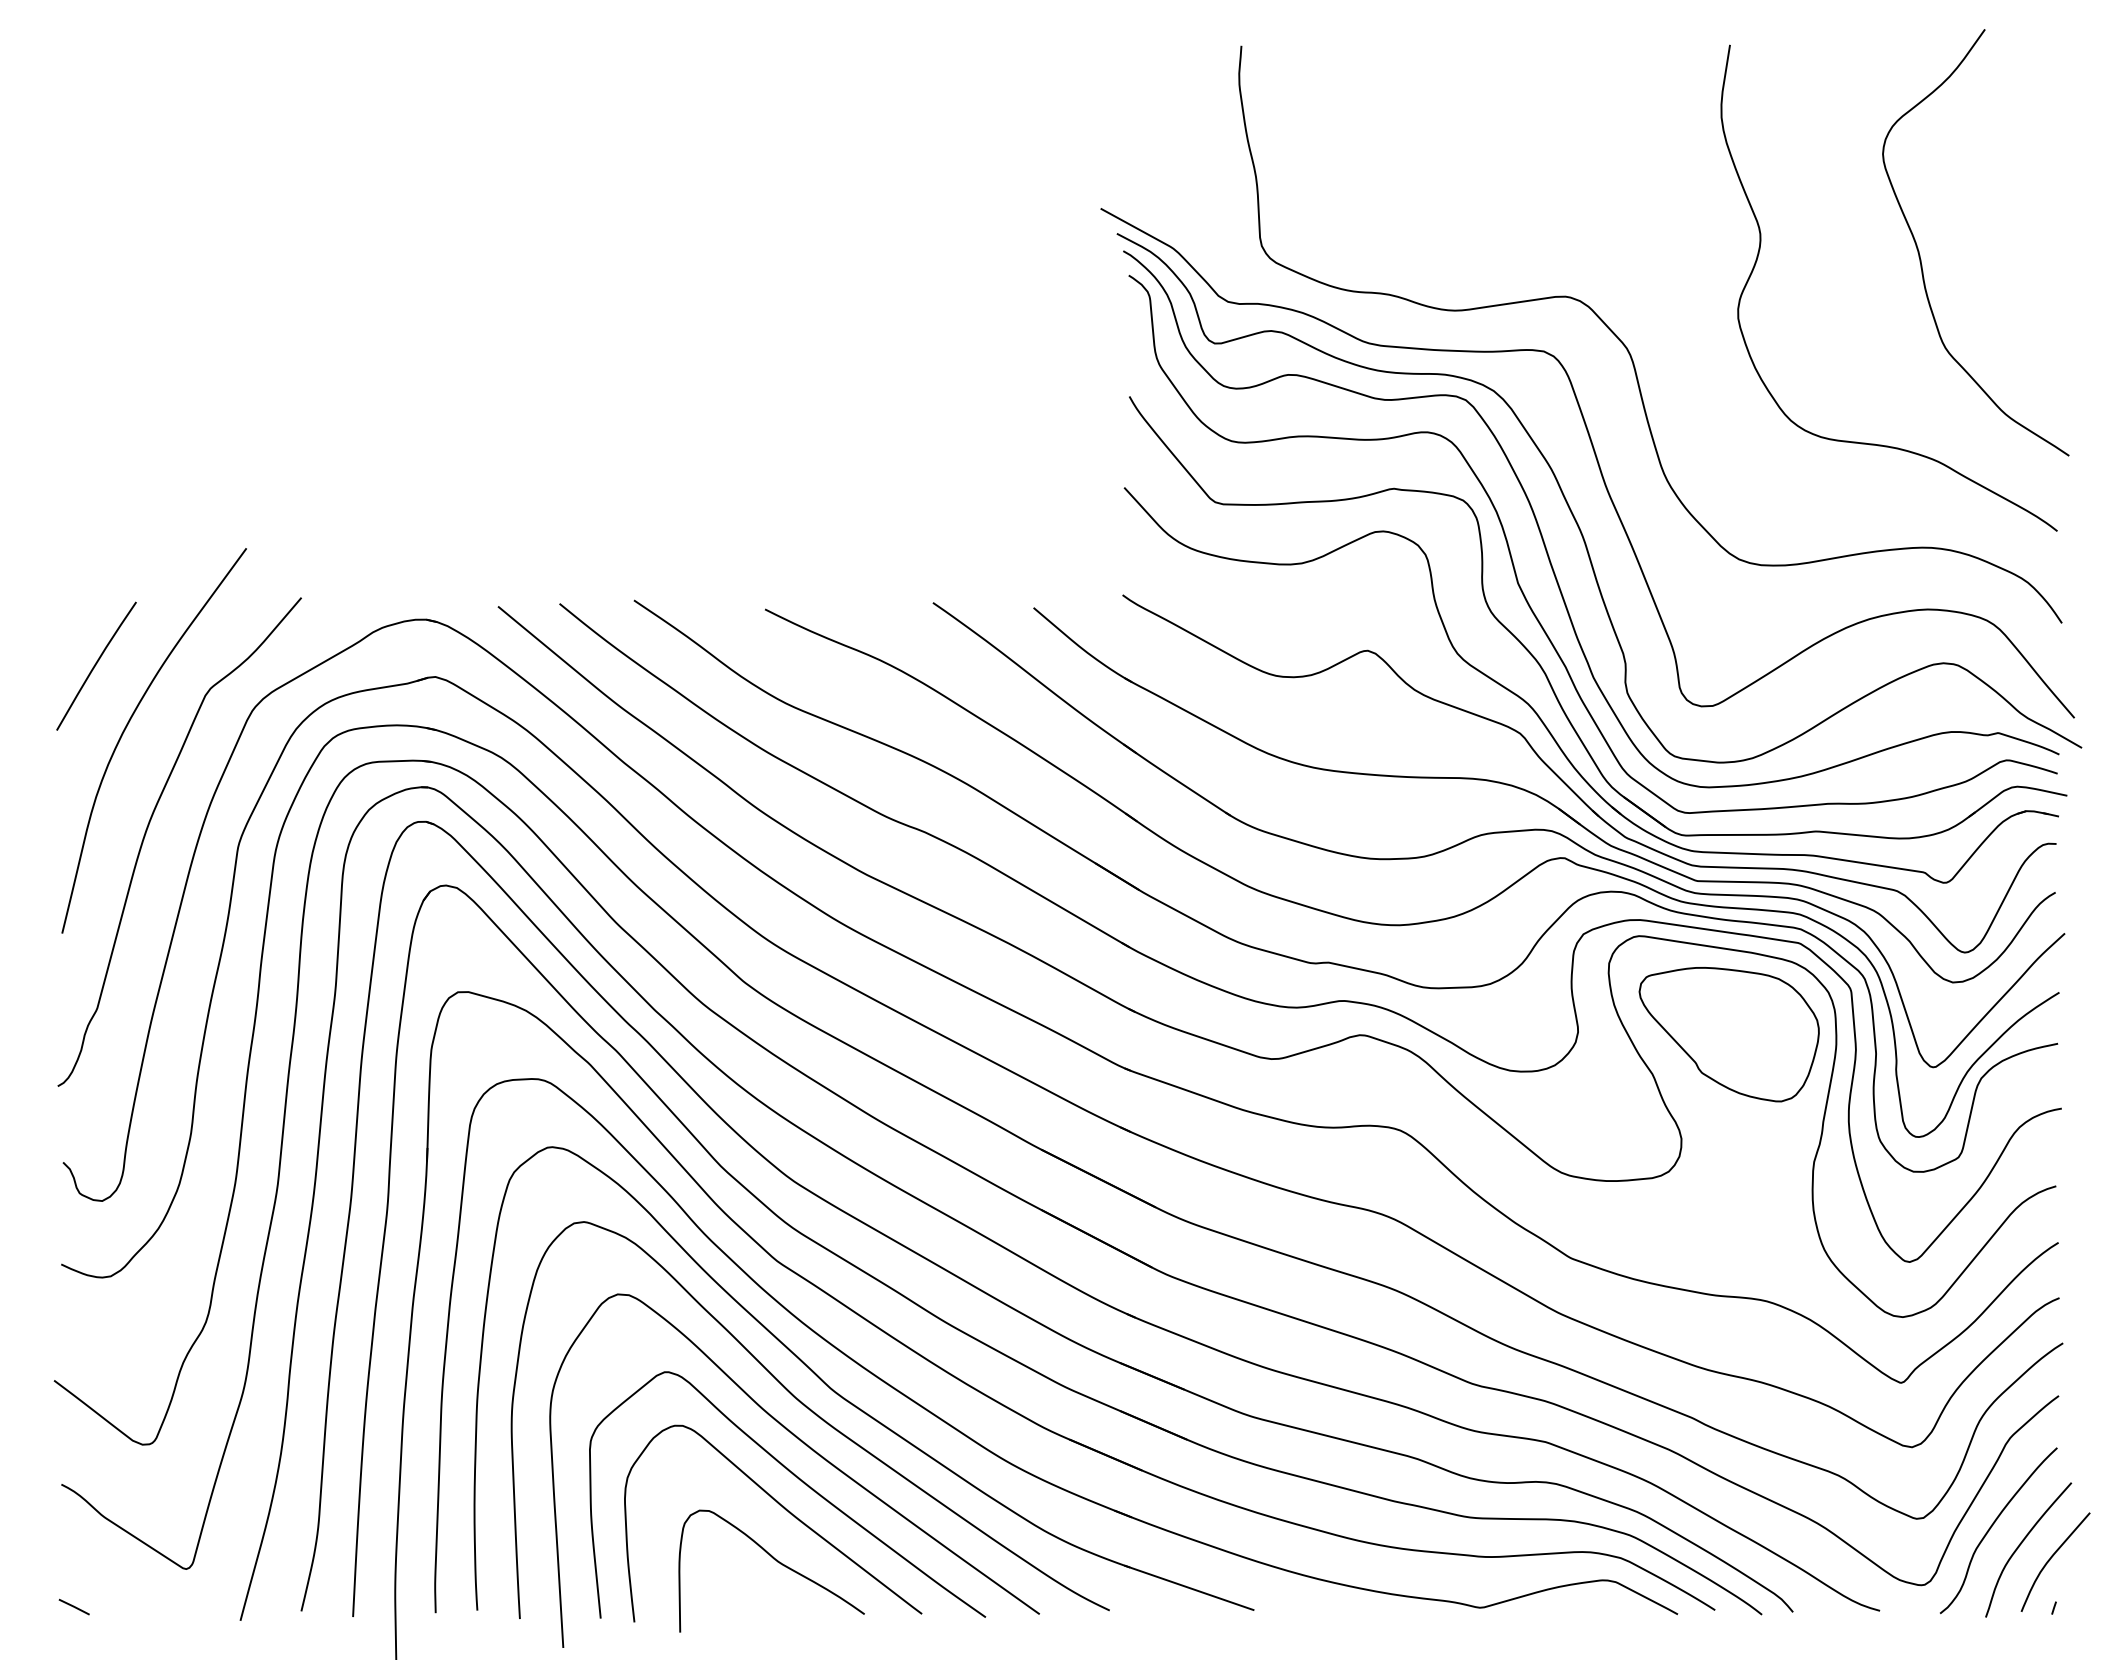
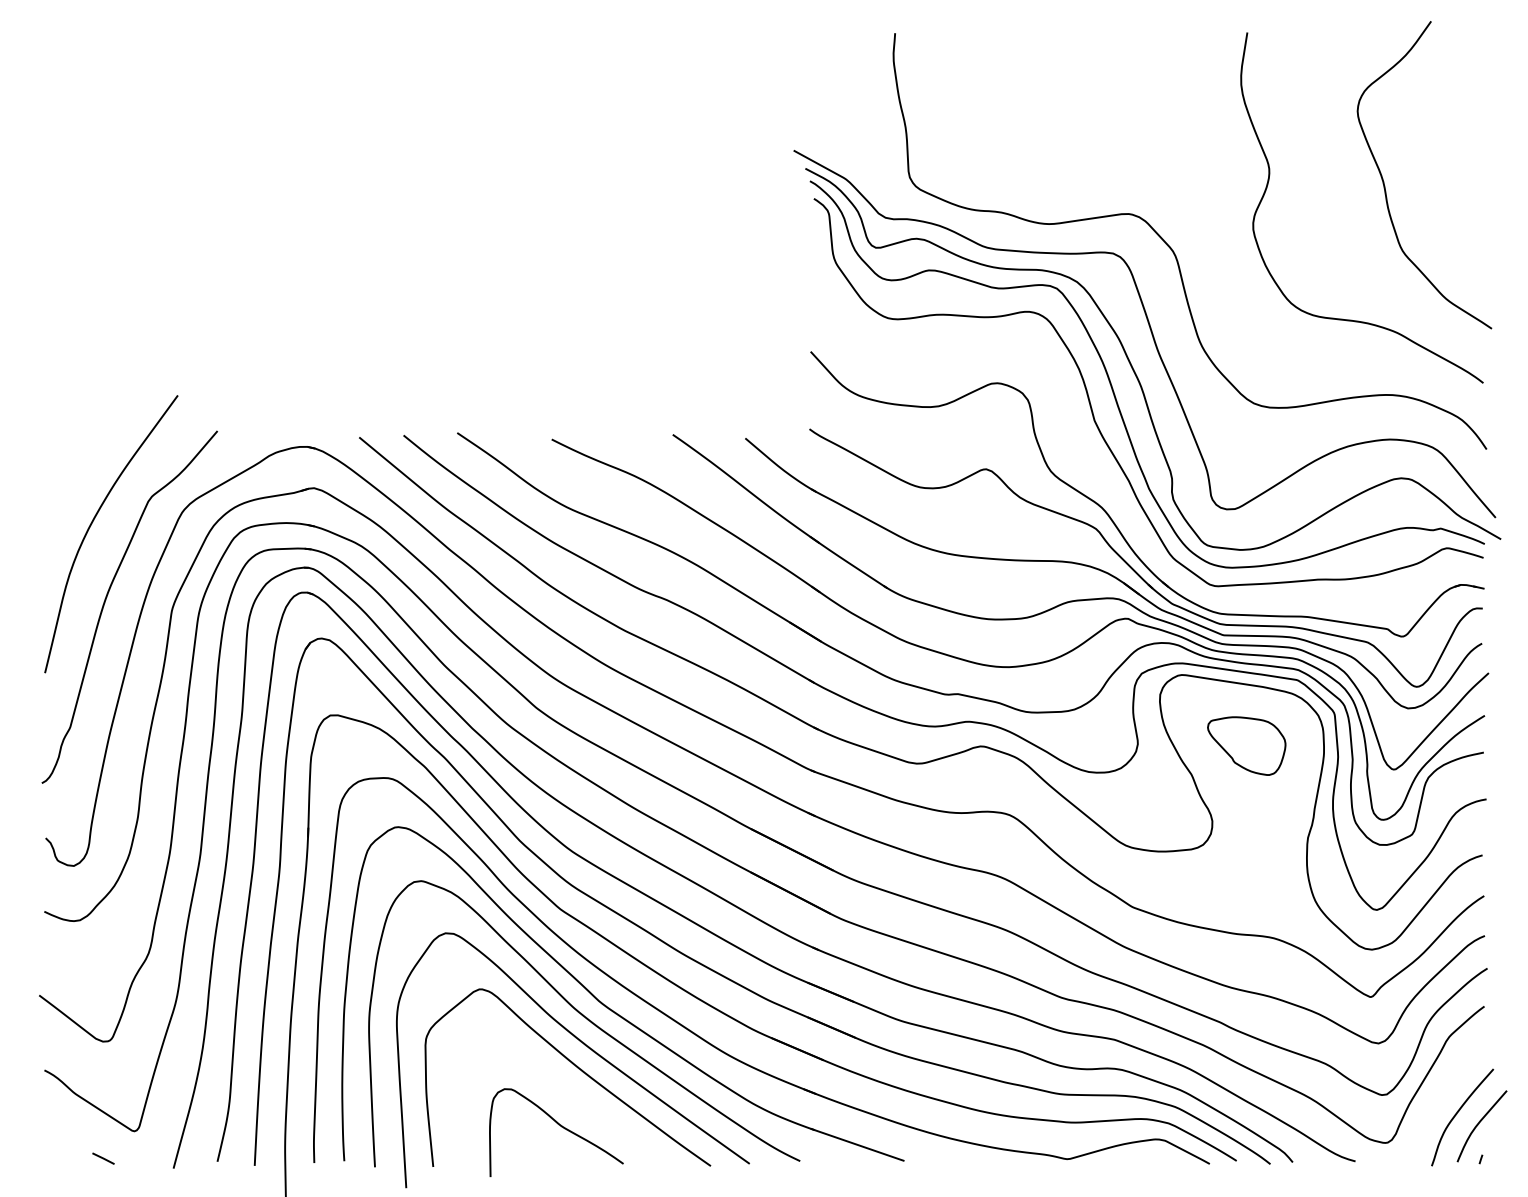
part: (1539, 662) -> (1110, 477), removed
curve: (96, 665) -> (69, 479), removed
part: (1728, 1034) -> (1246, 745), size x0.6
curve: (785, 1510) -> (566, 1089), removed
curve: (1993, 1525) -> (1437, 1099), removed
line: (73, 1606) -> (102, 1158), moved

